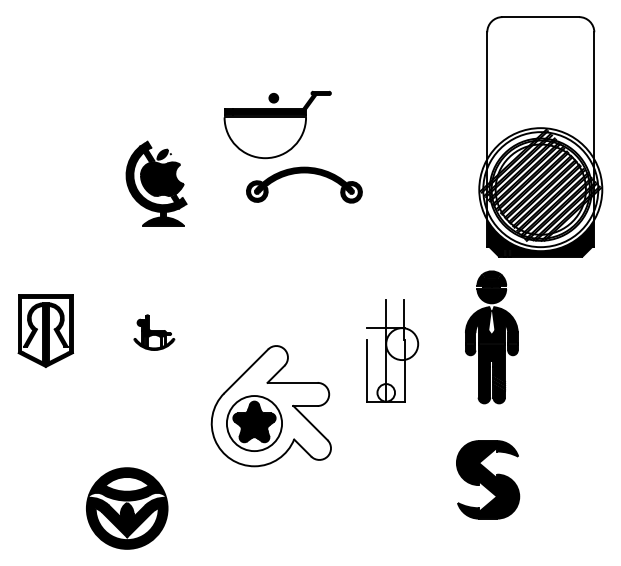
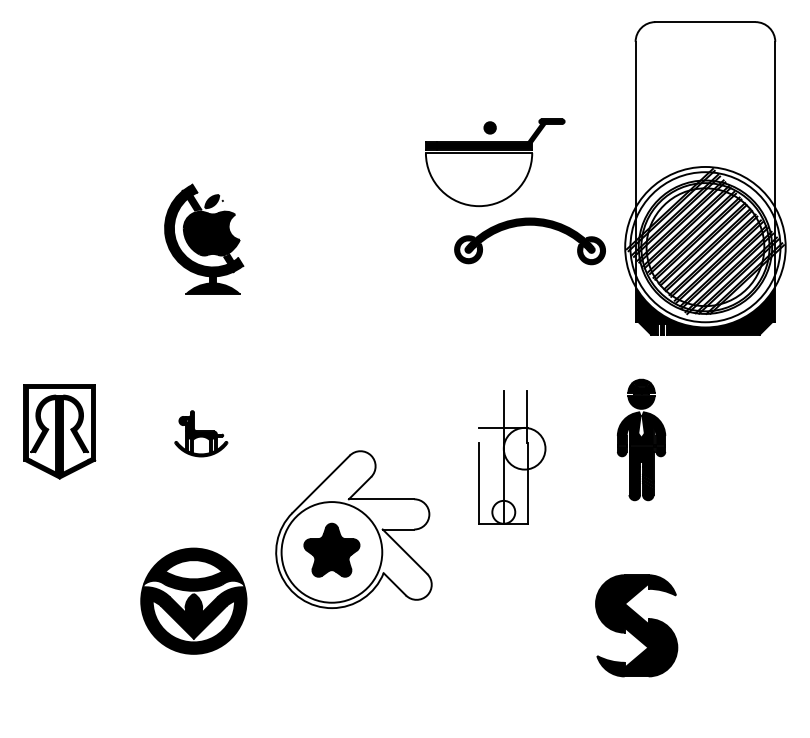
part: (293, 146) -> (515, 191), moved
part: (491, 337) -> (641, 439), size x0.7
circle: (254, 423) -> (331, 552), size x1.4
part: (126, 507) -> (193, 600), moved

